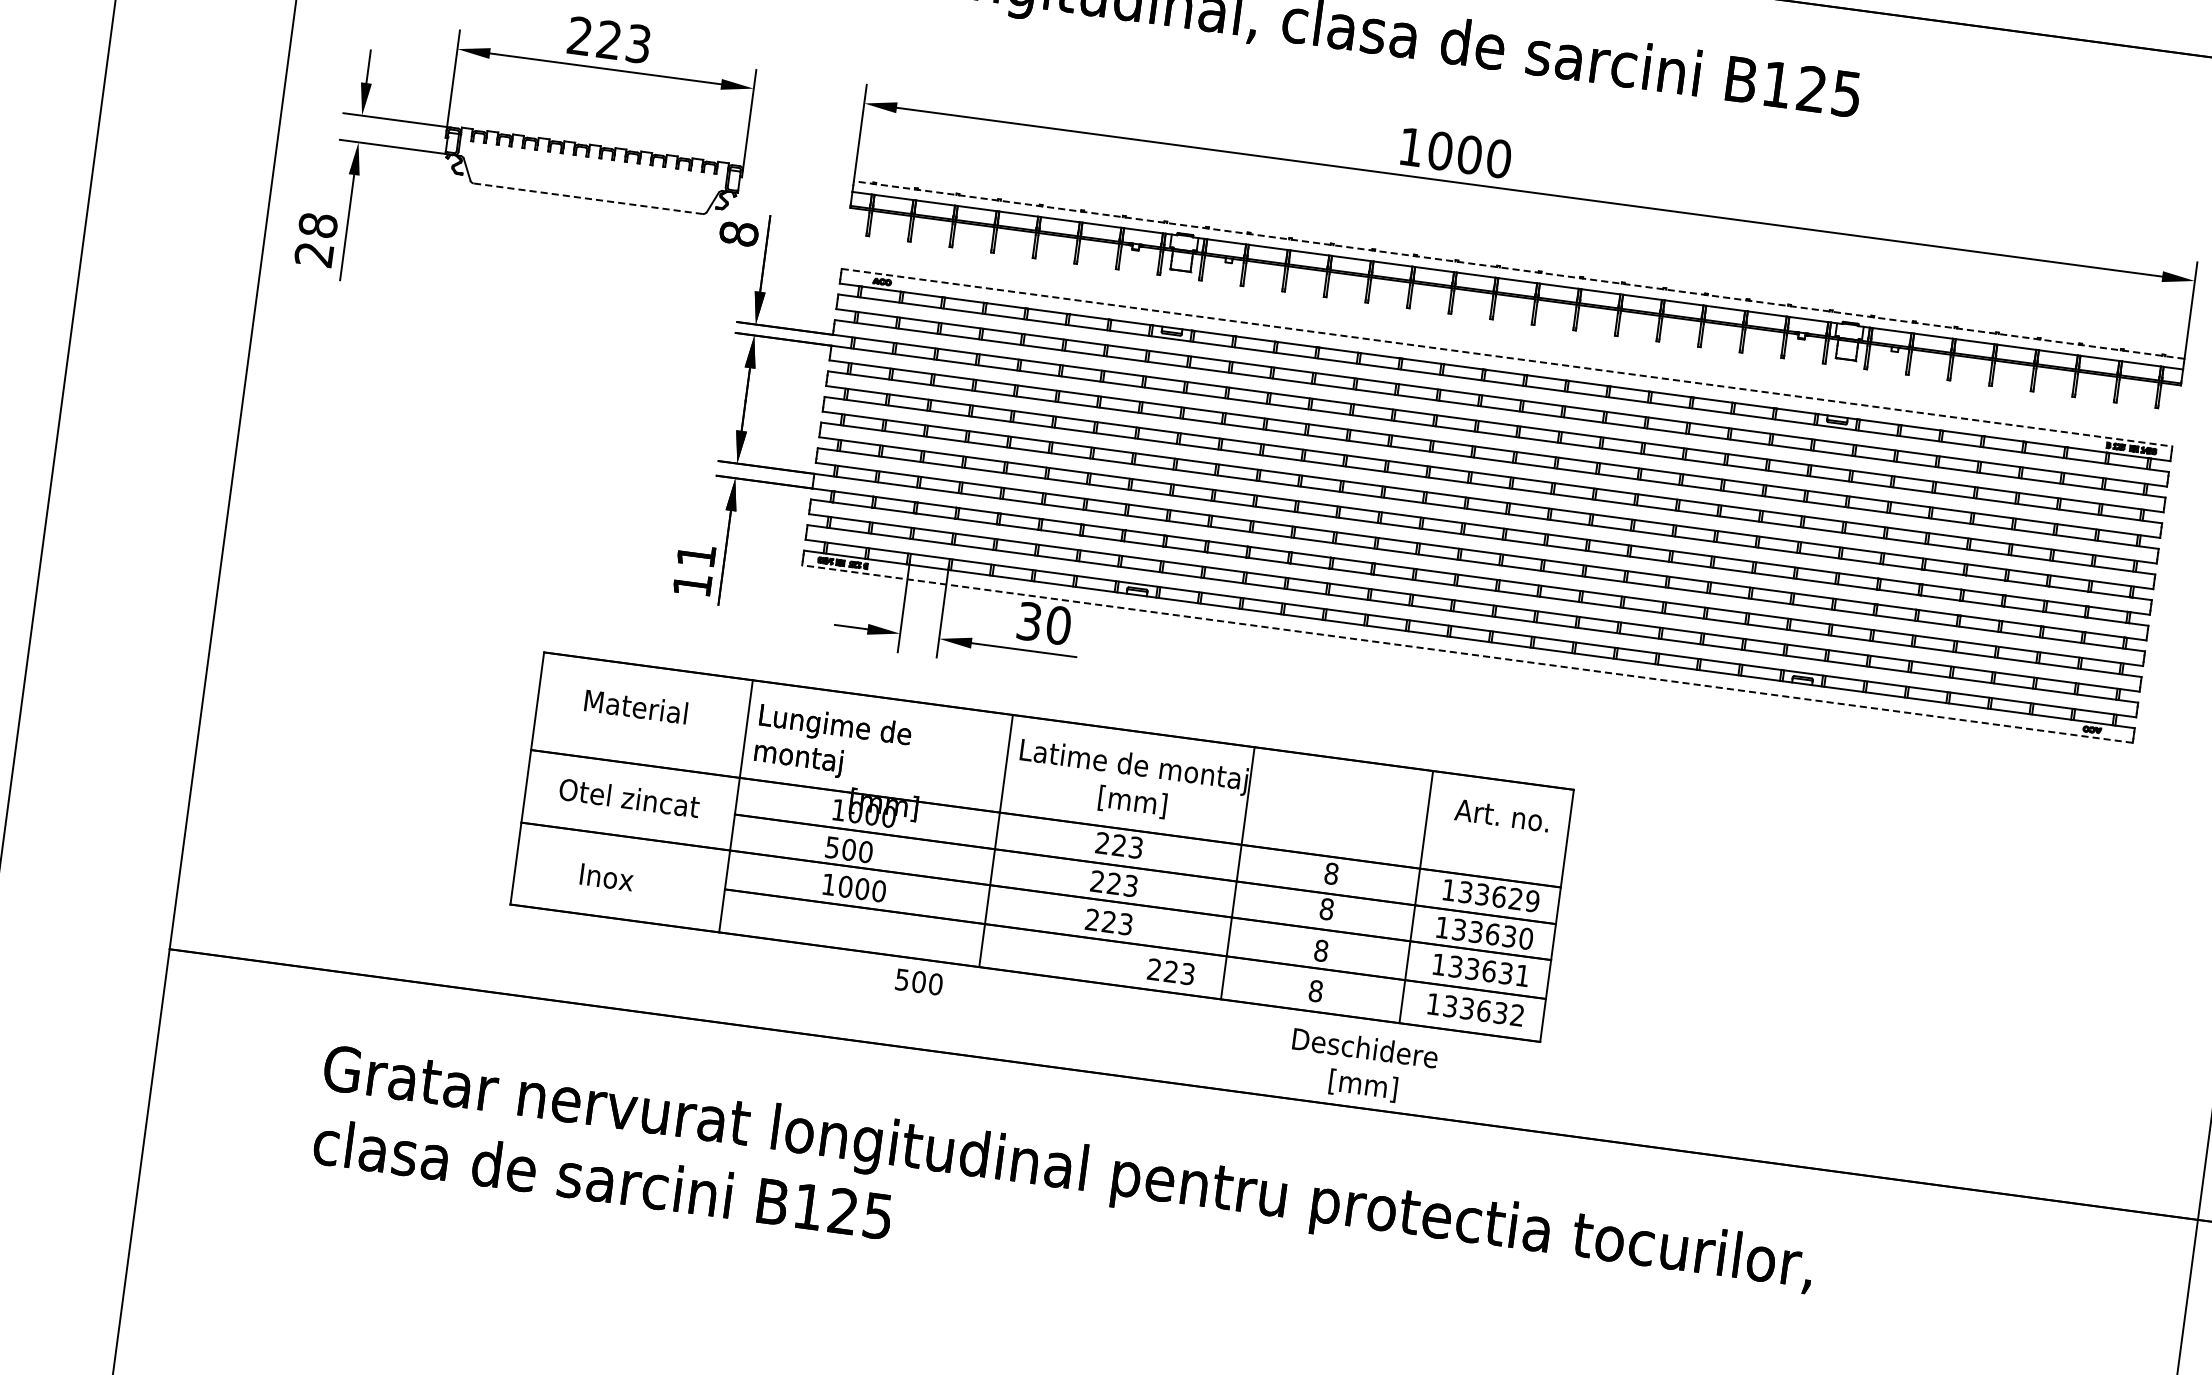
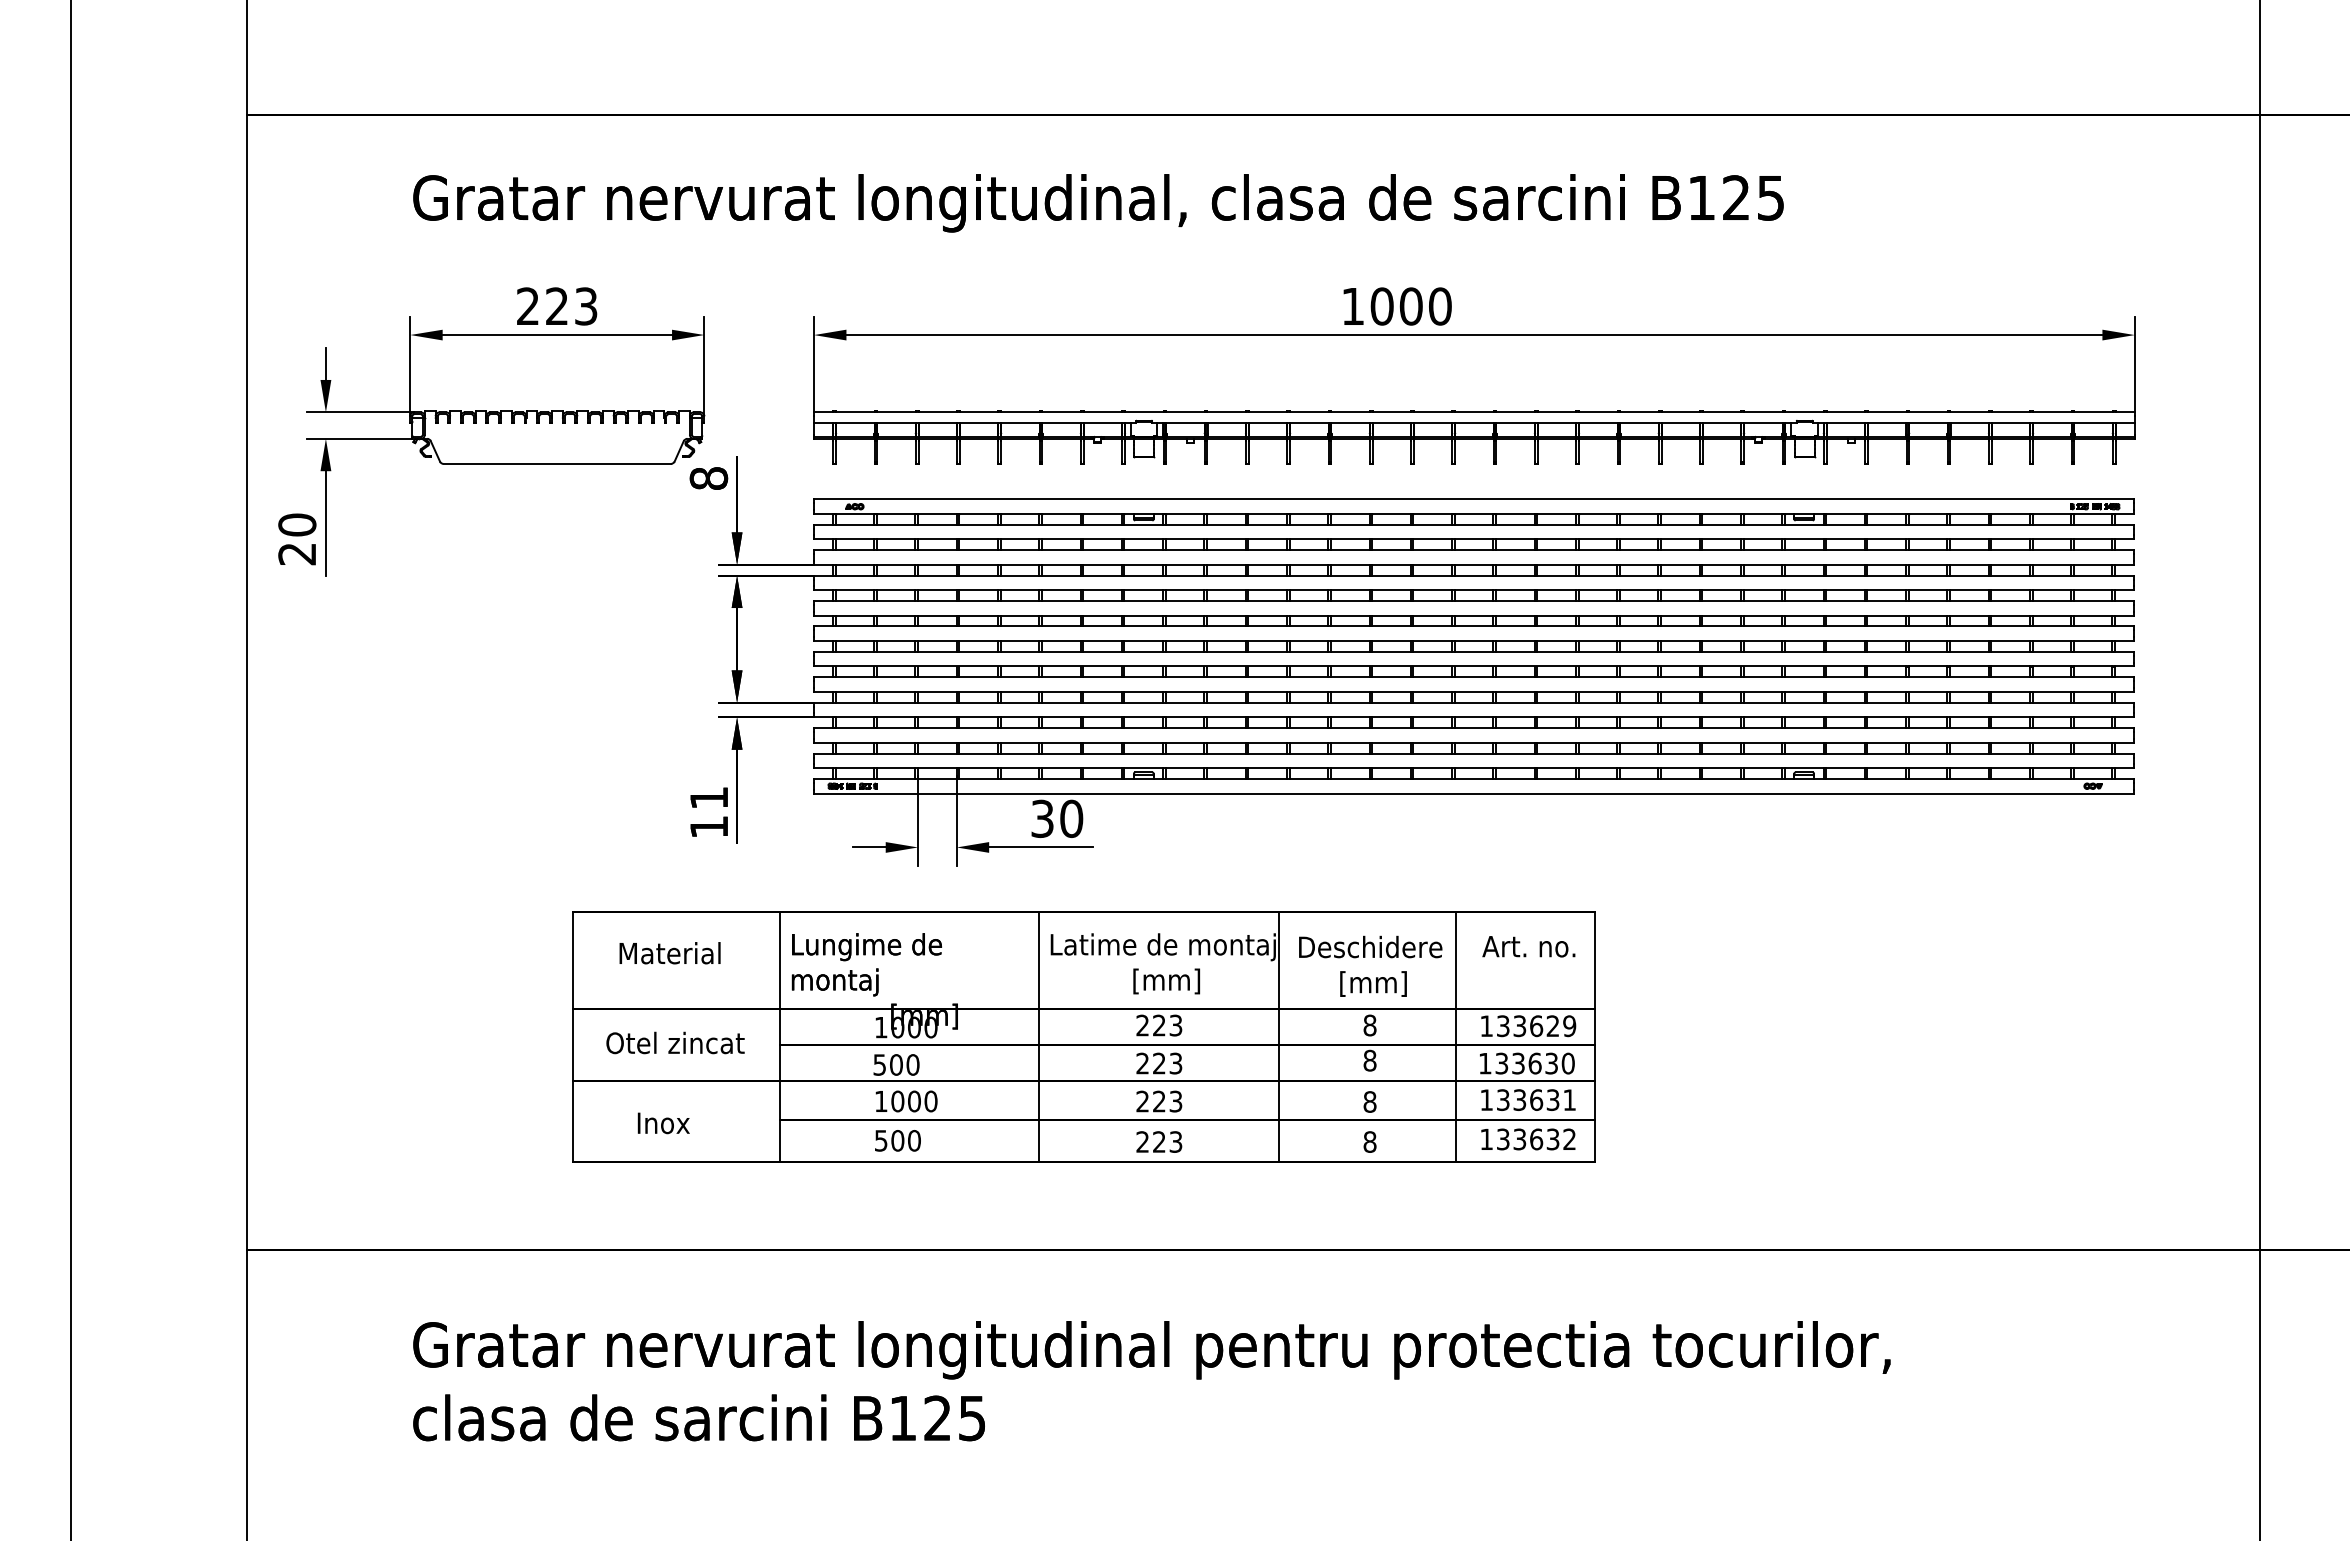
line: (588, 198) -> (557, 463), dashed -> solid
text: (318, 224) -> (297, 524), 28 -> 20
line: (1518, 270) -> (1473, 412), dashed -> solid
line: (1507, 357) -> (1474, 499), dashed -> solid
line: (1467, 653) -> (1473, 793), dashed -> solid
text: (1171, 971) -> (1159, 1141), moved
text: (918, 981) -> (897, 1140), moved
text: (1362, 1066) -> (1370, 965), moved

